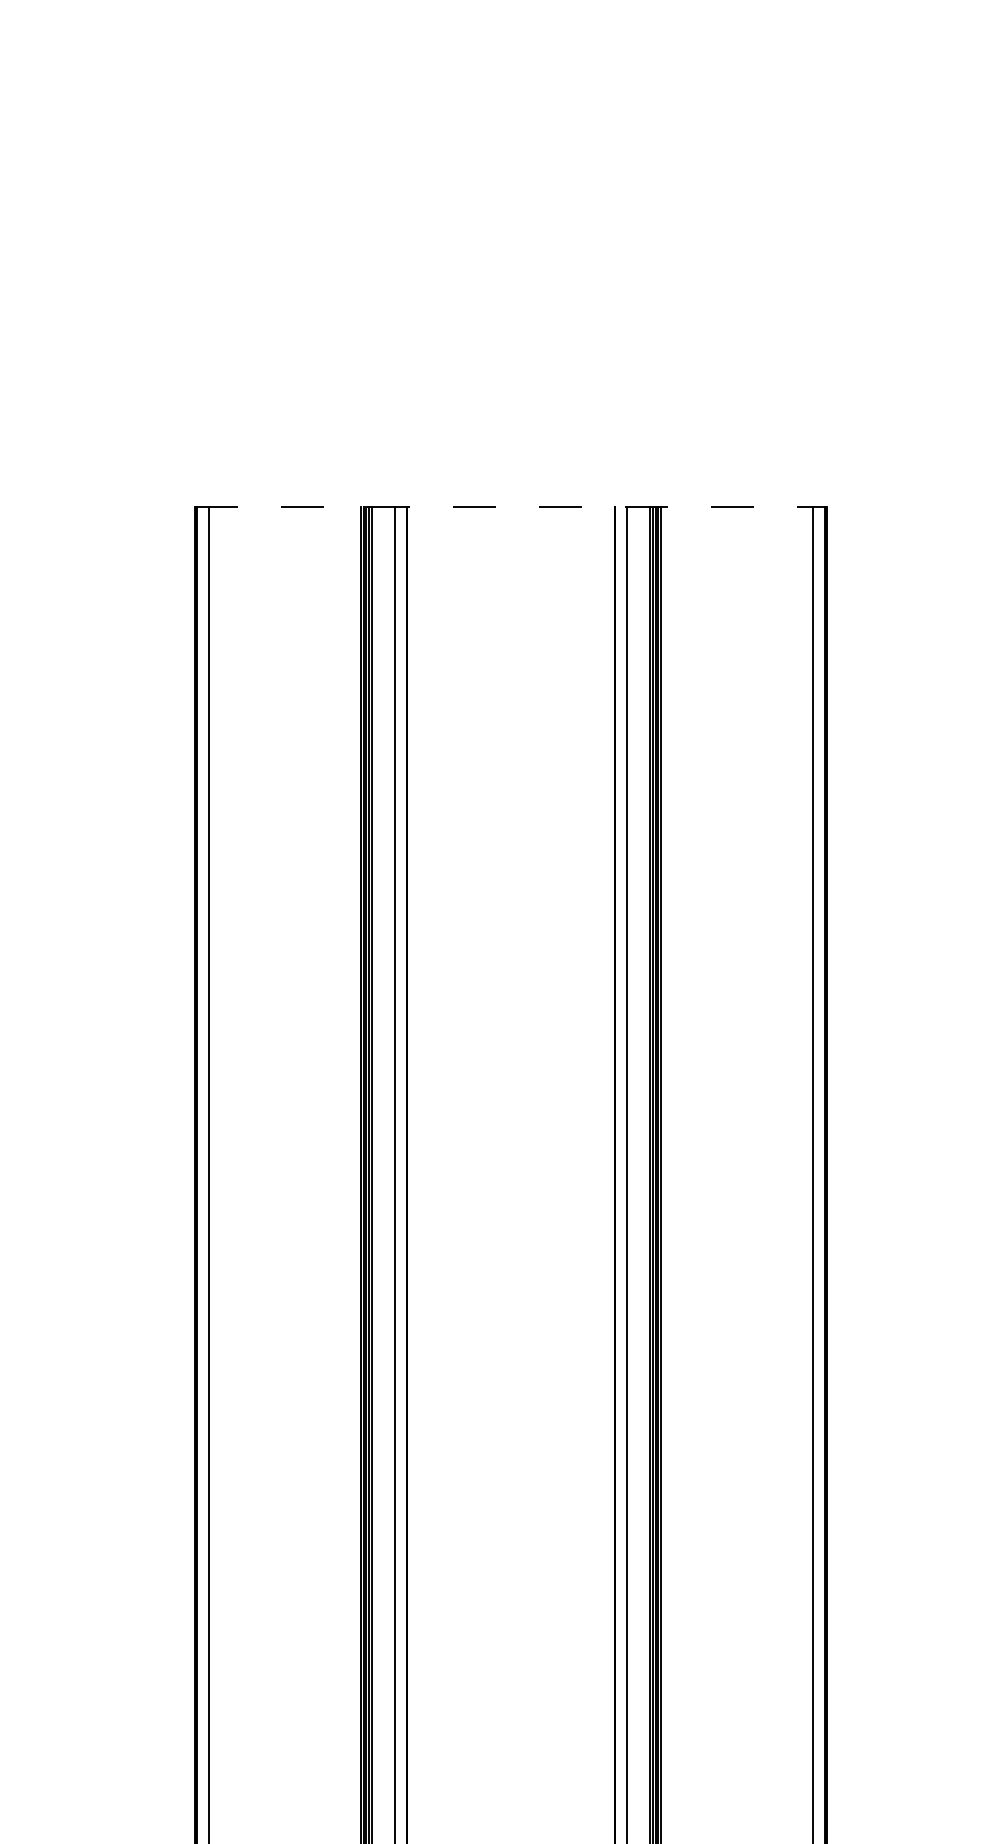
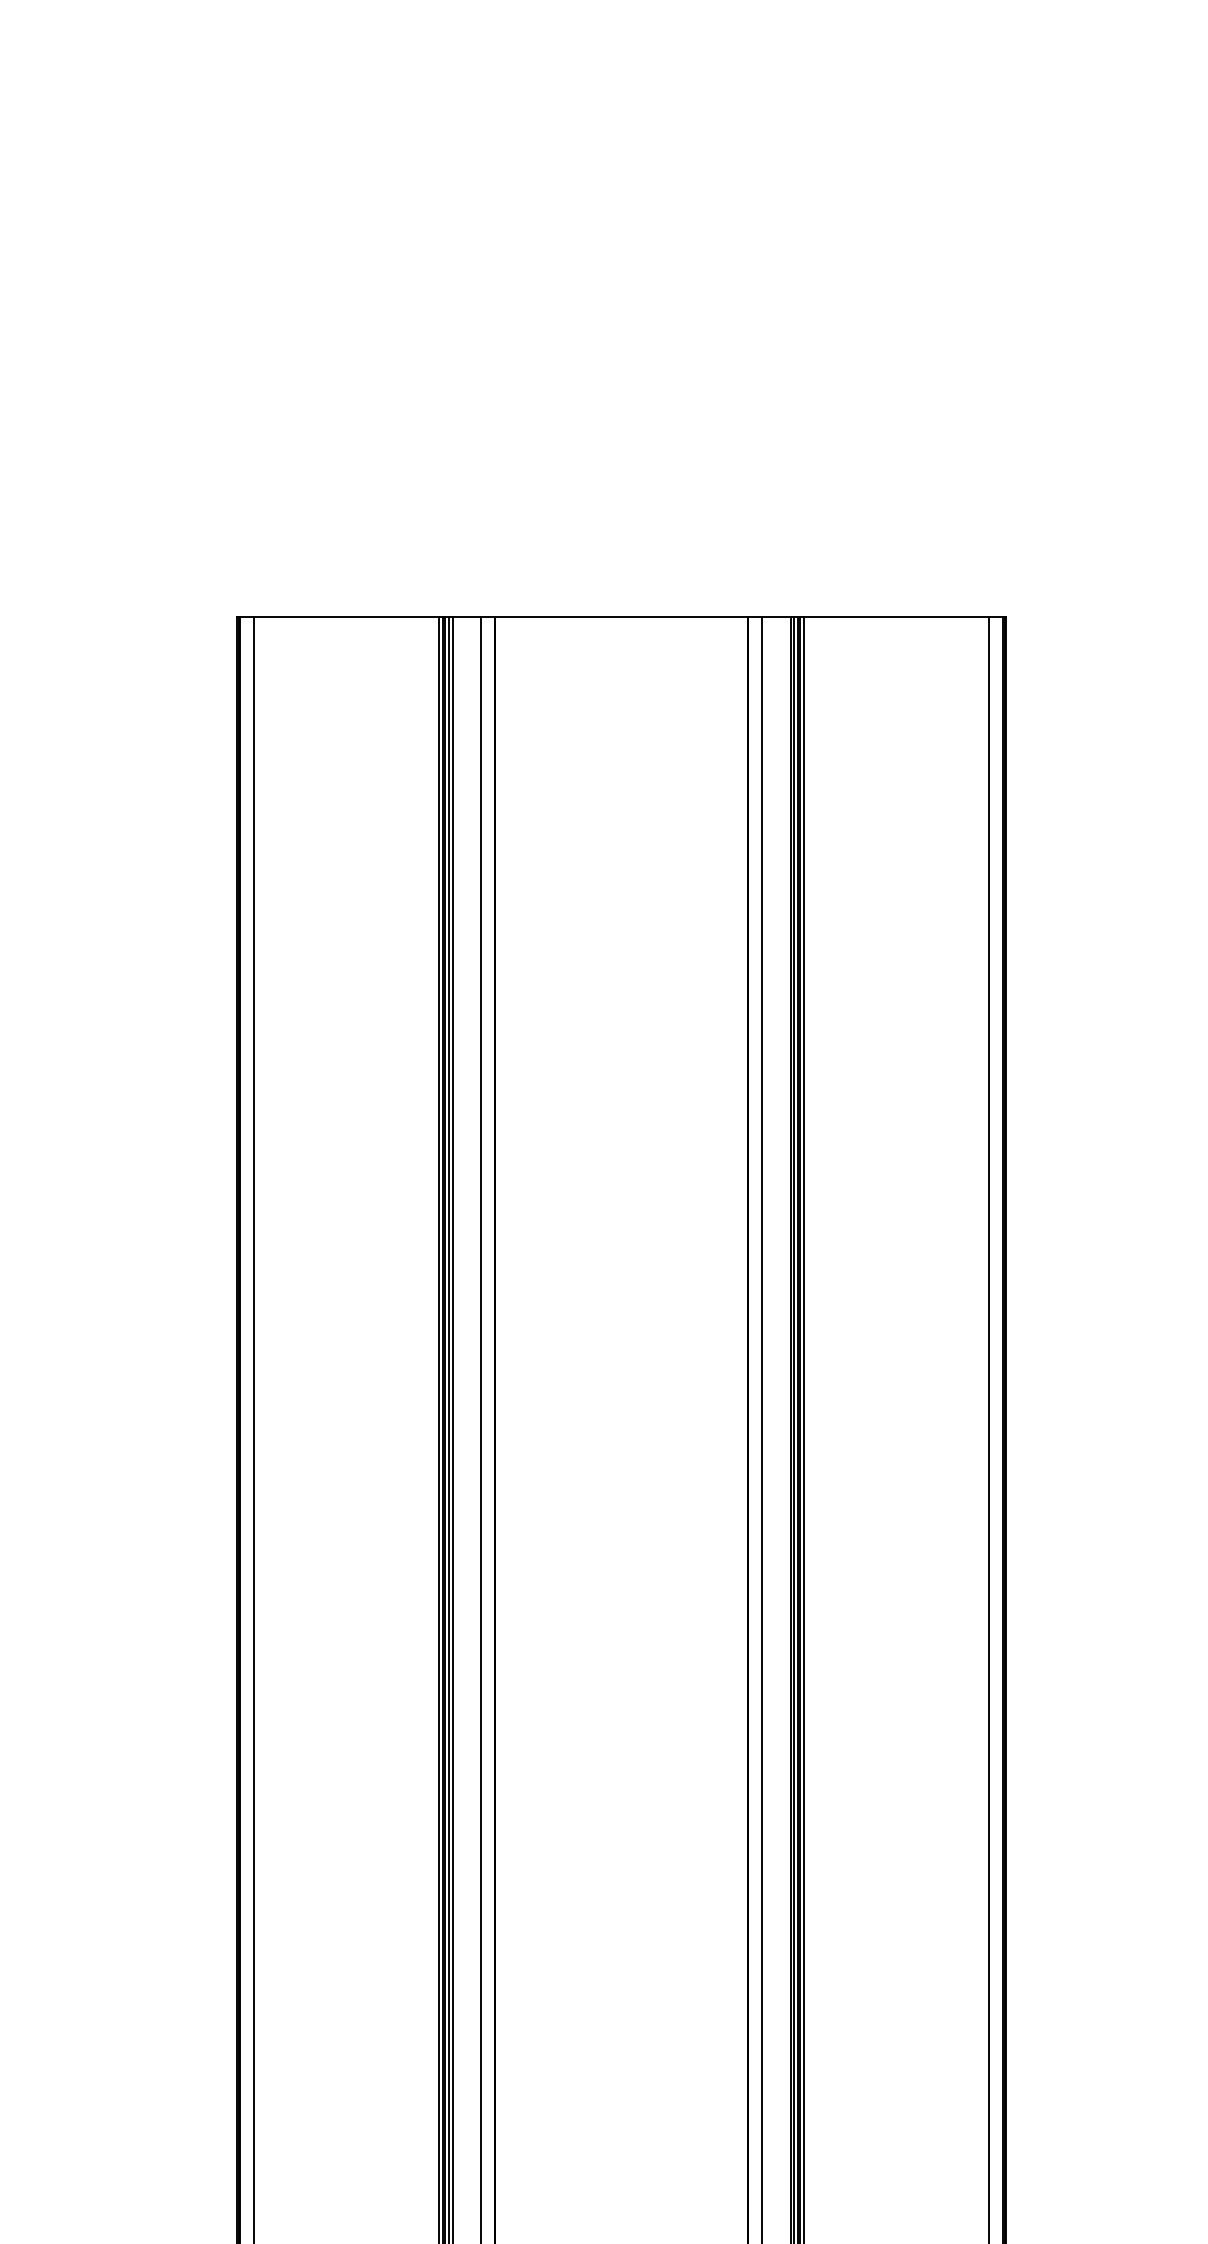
line: (511, 506) -> (622, 616), dashed -> solid

